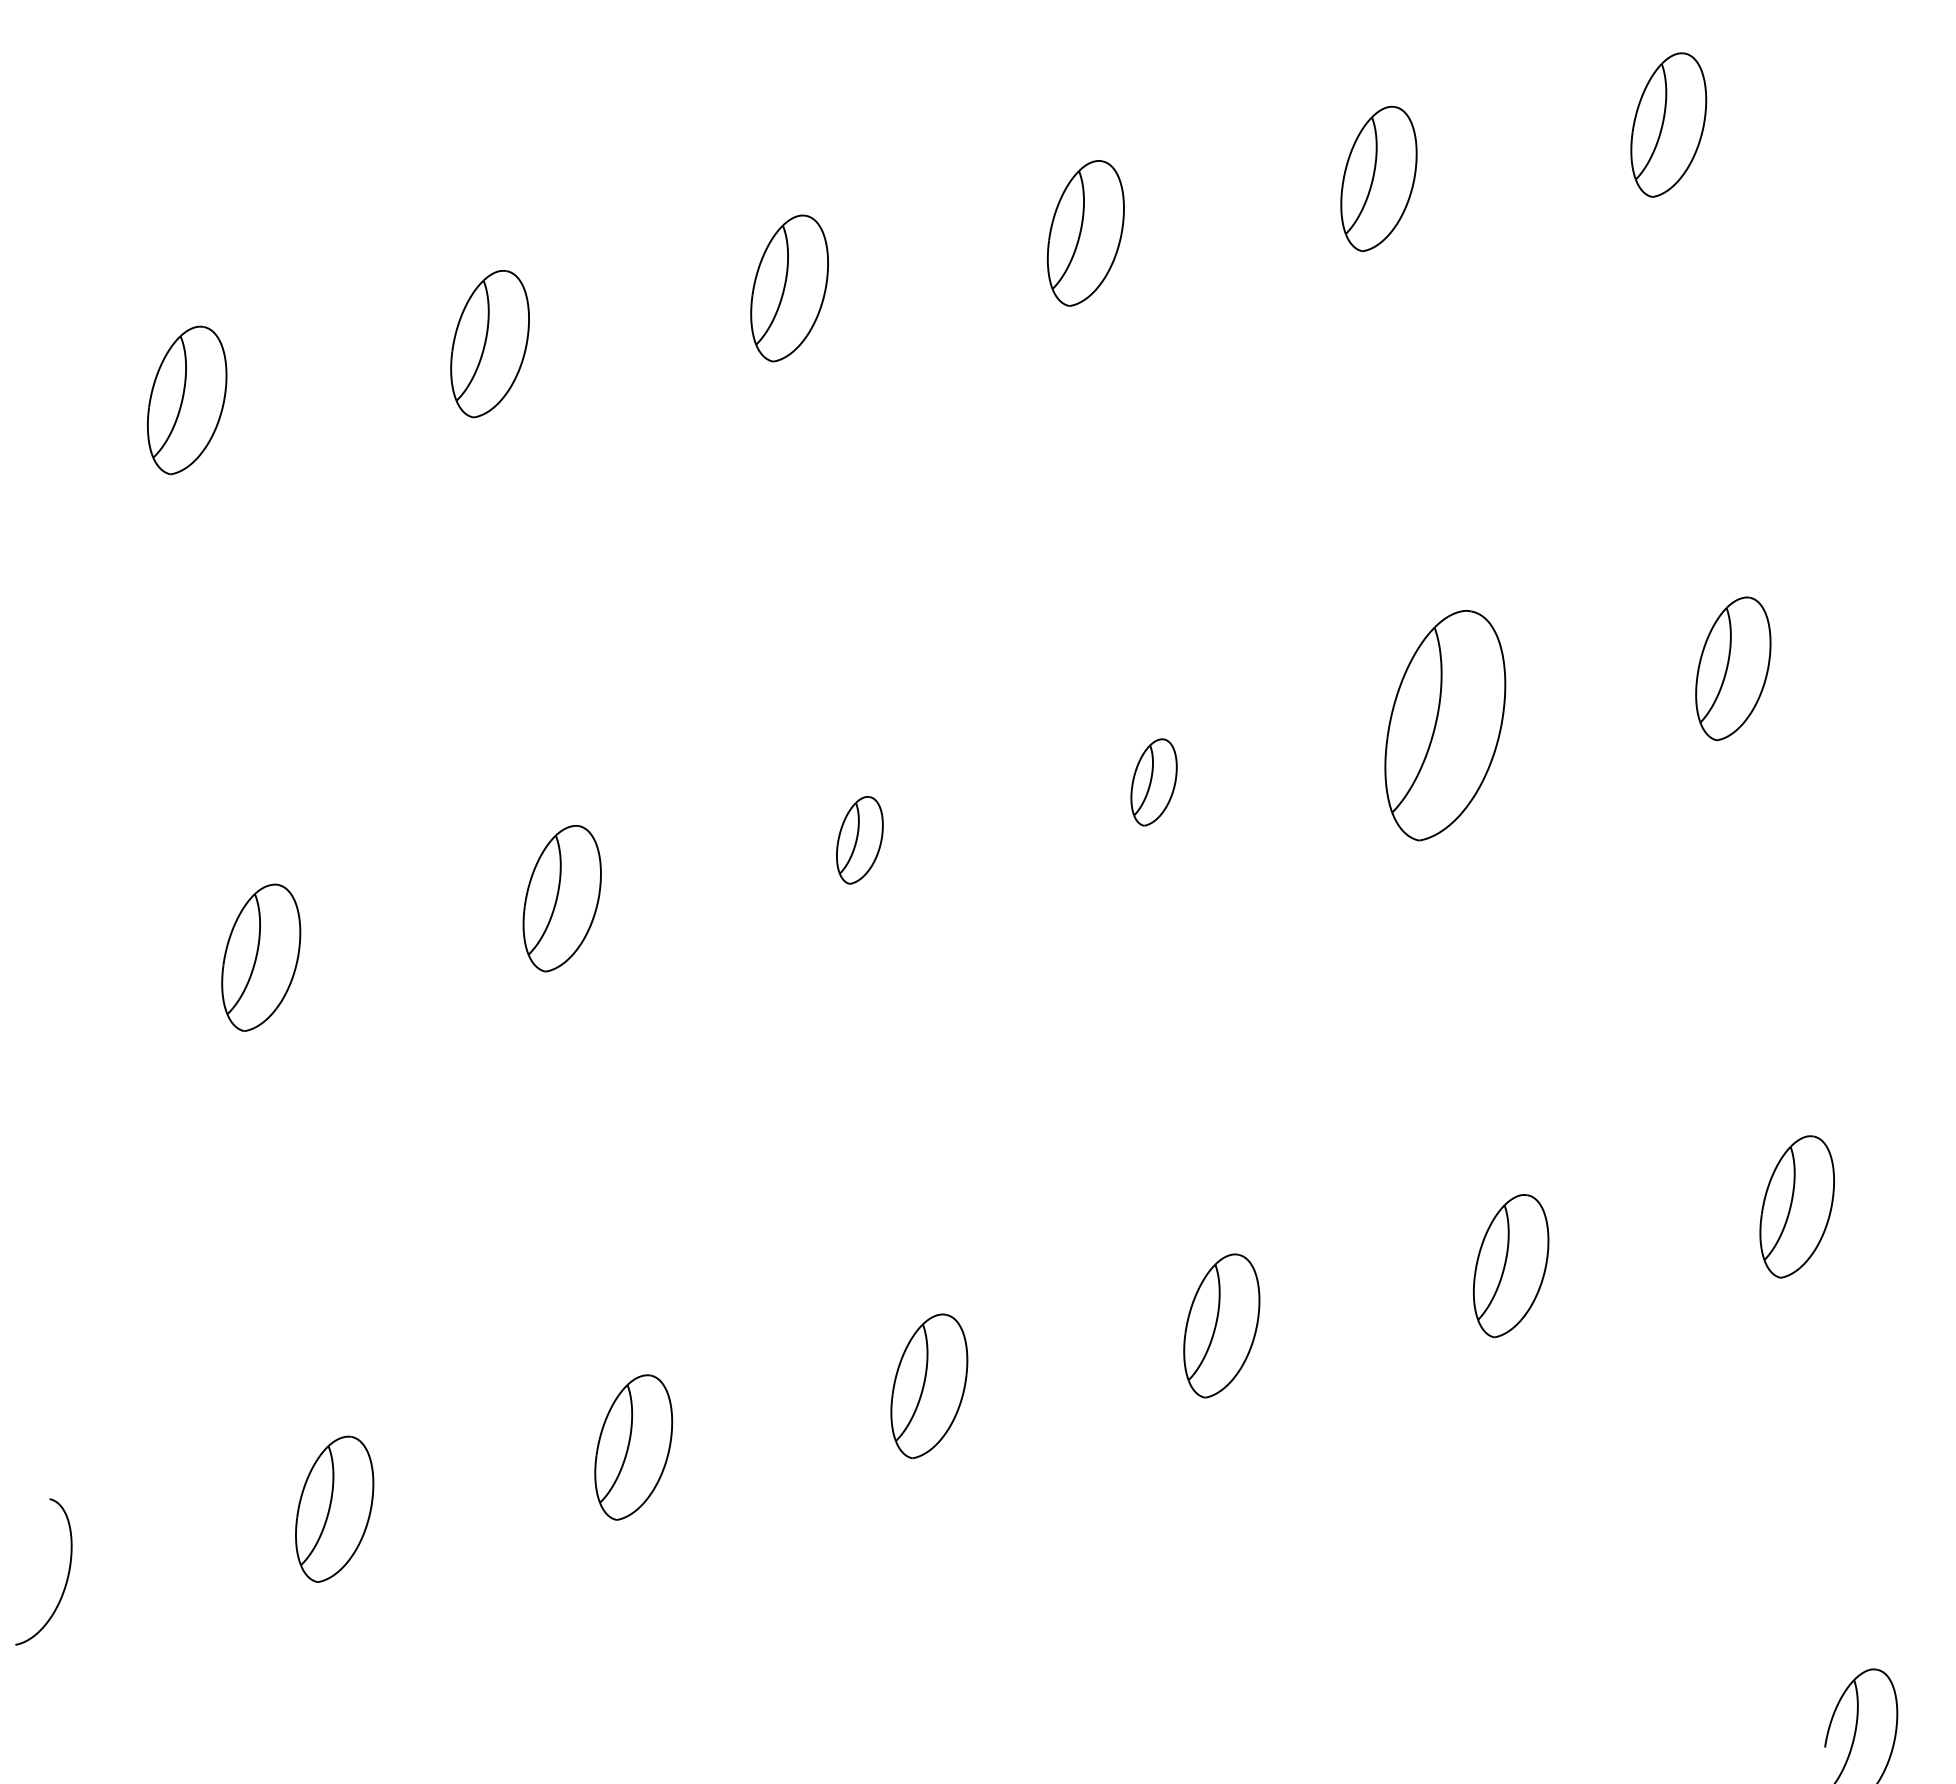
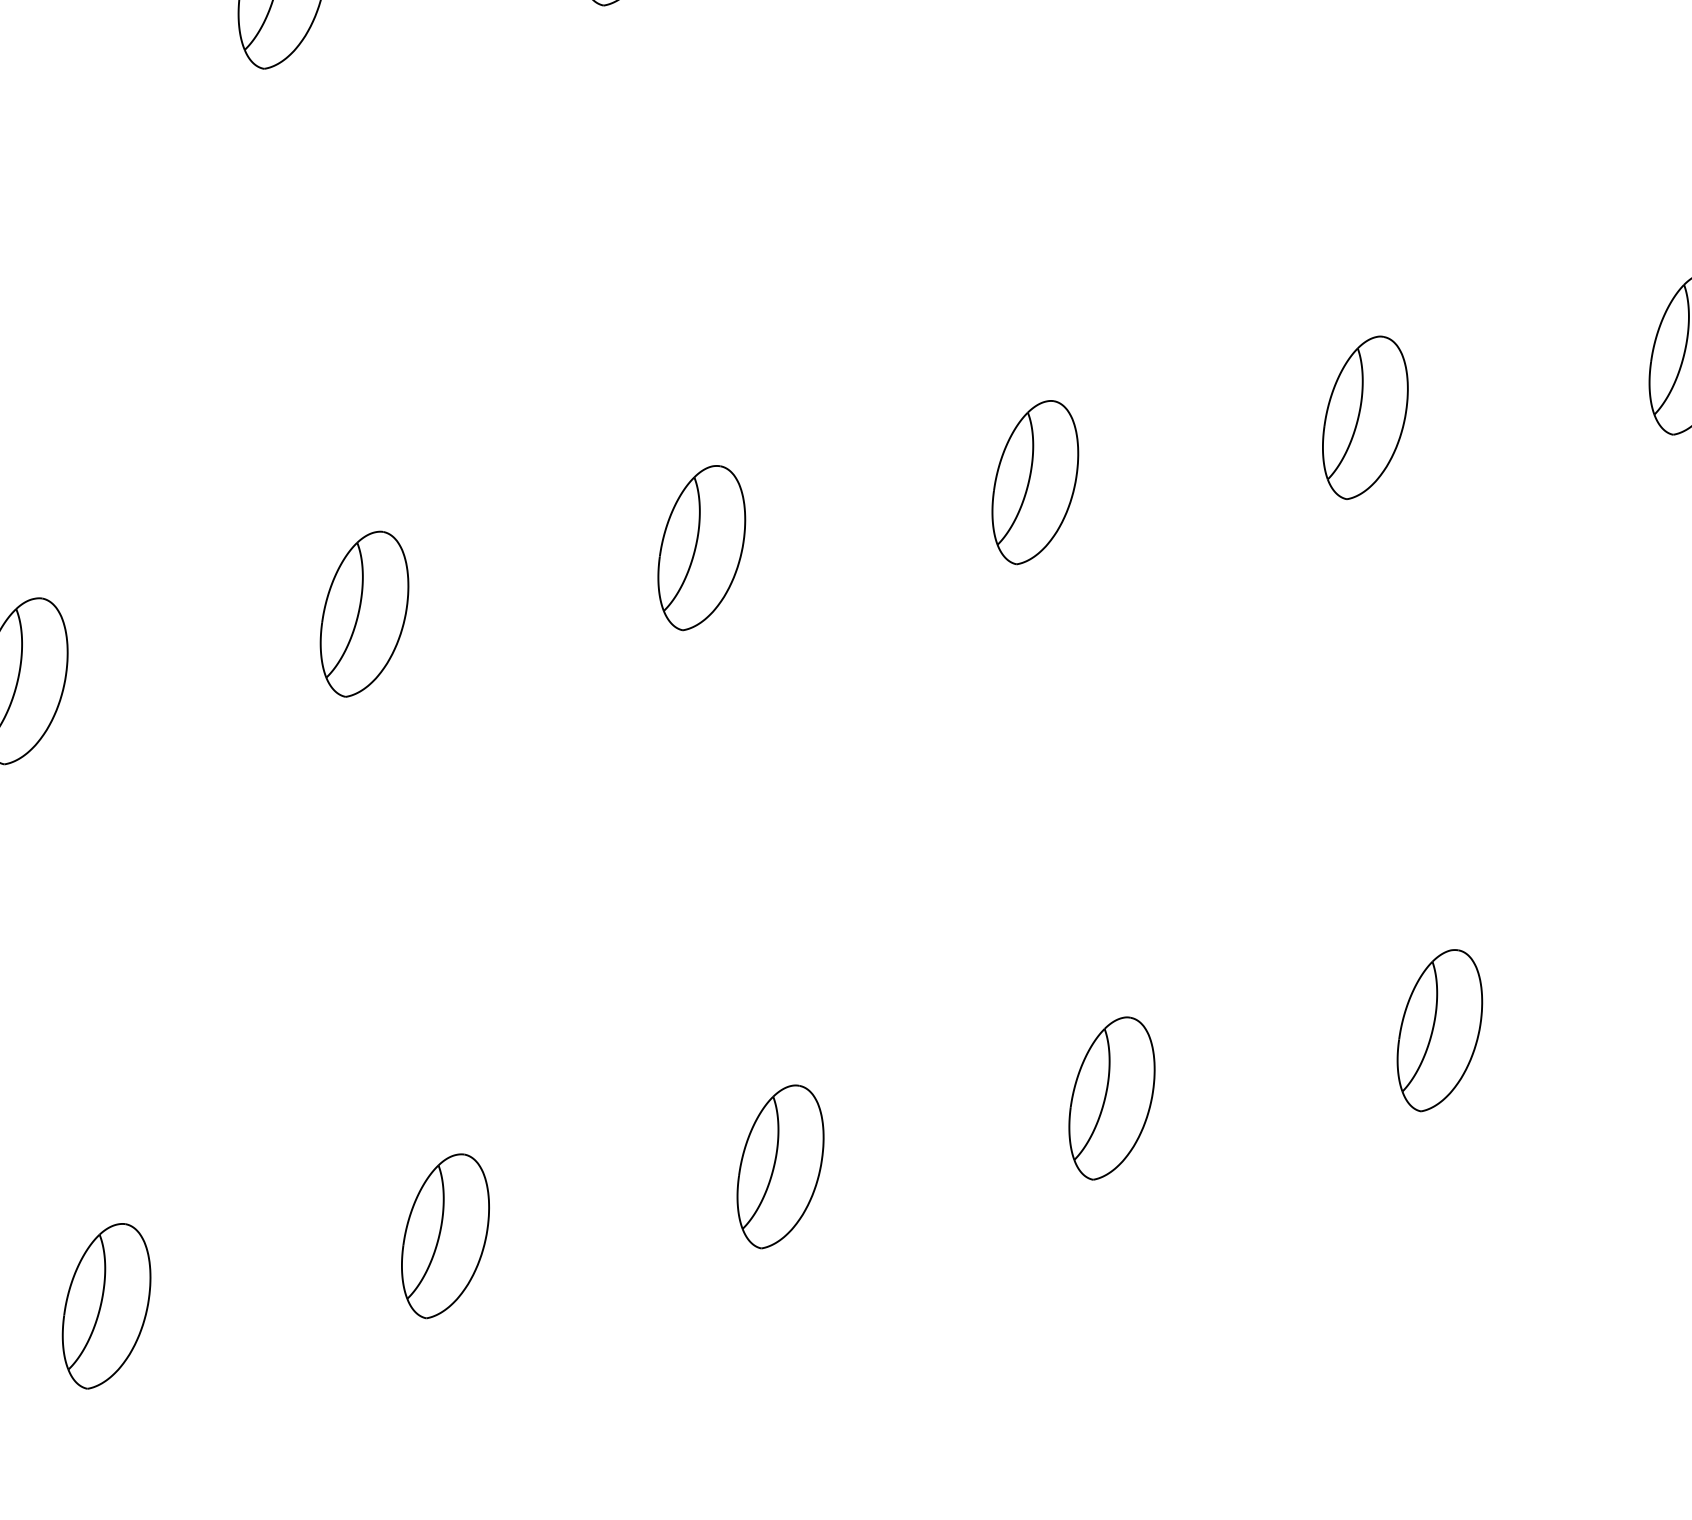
part: (1445, 724) -> (1365, 416), size x0.62
part: (1153, 782) -> (1034, 482), size x1.67
part: (859, 840) -> (701, 548), size x1.67

